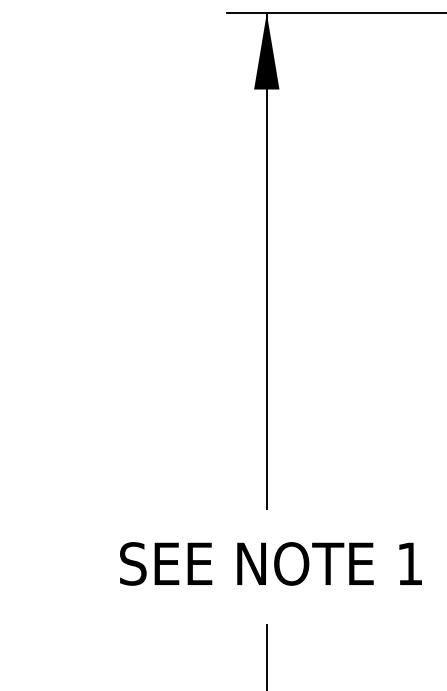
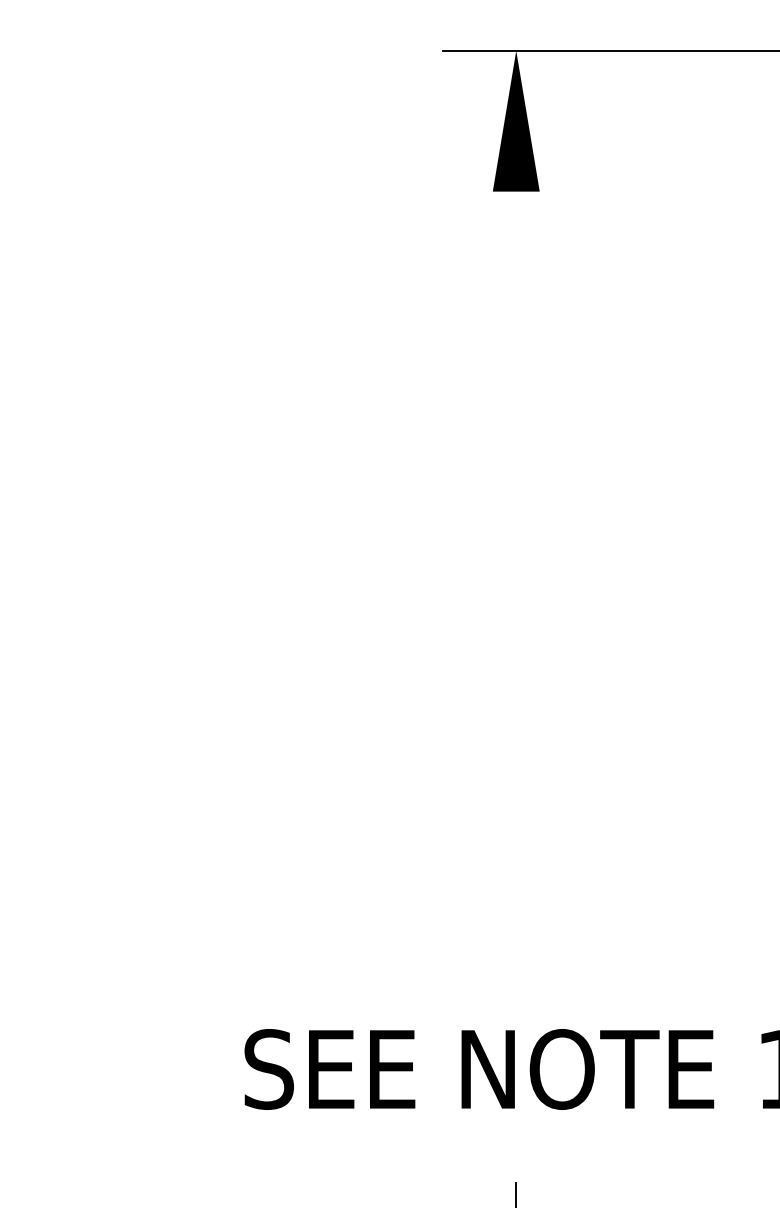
line: (266, 260) -> (515, 507), removed

